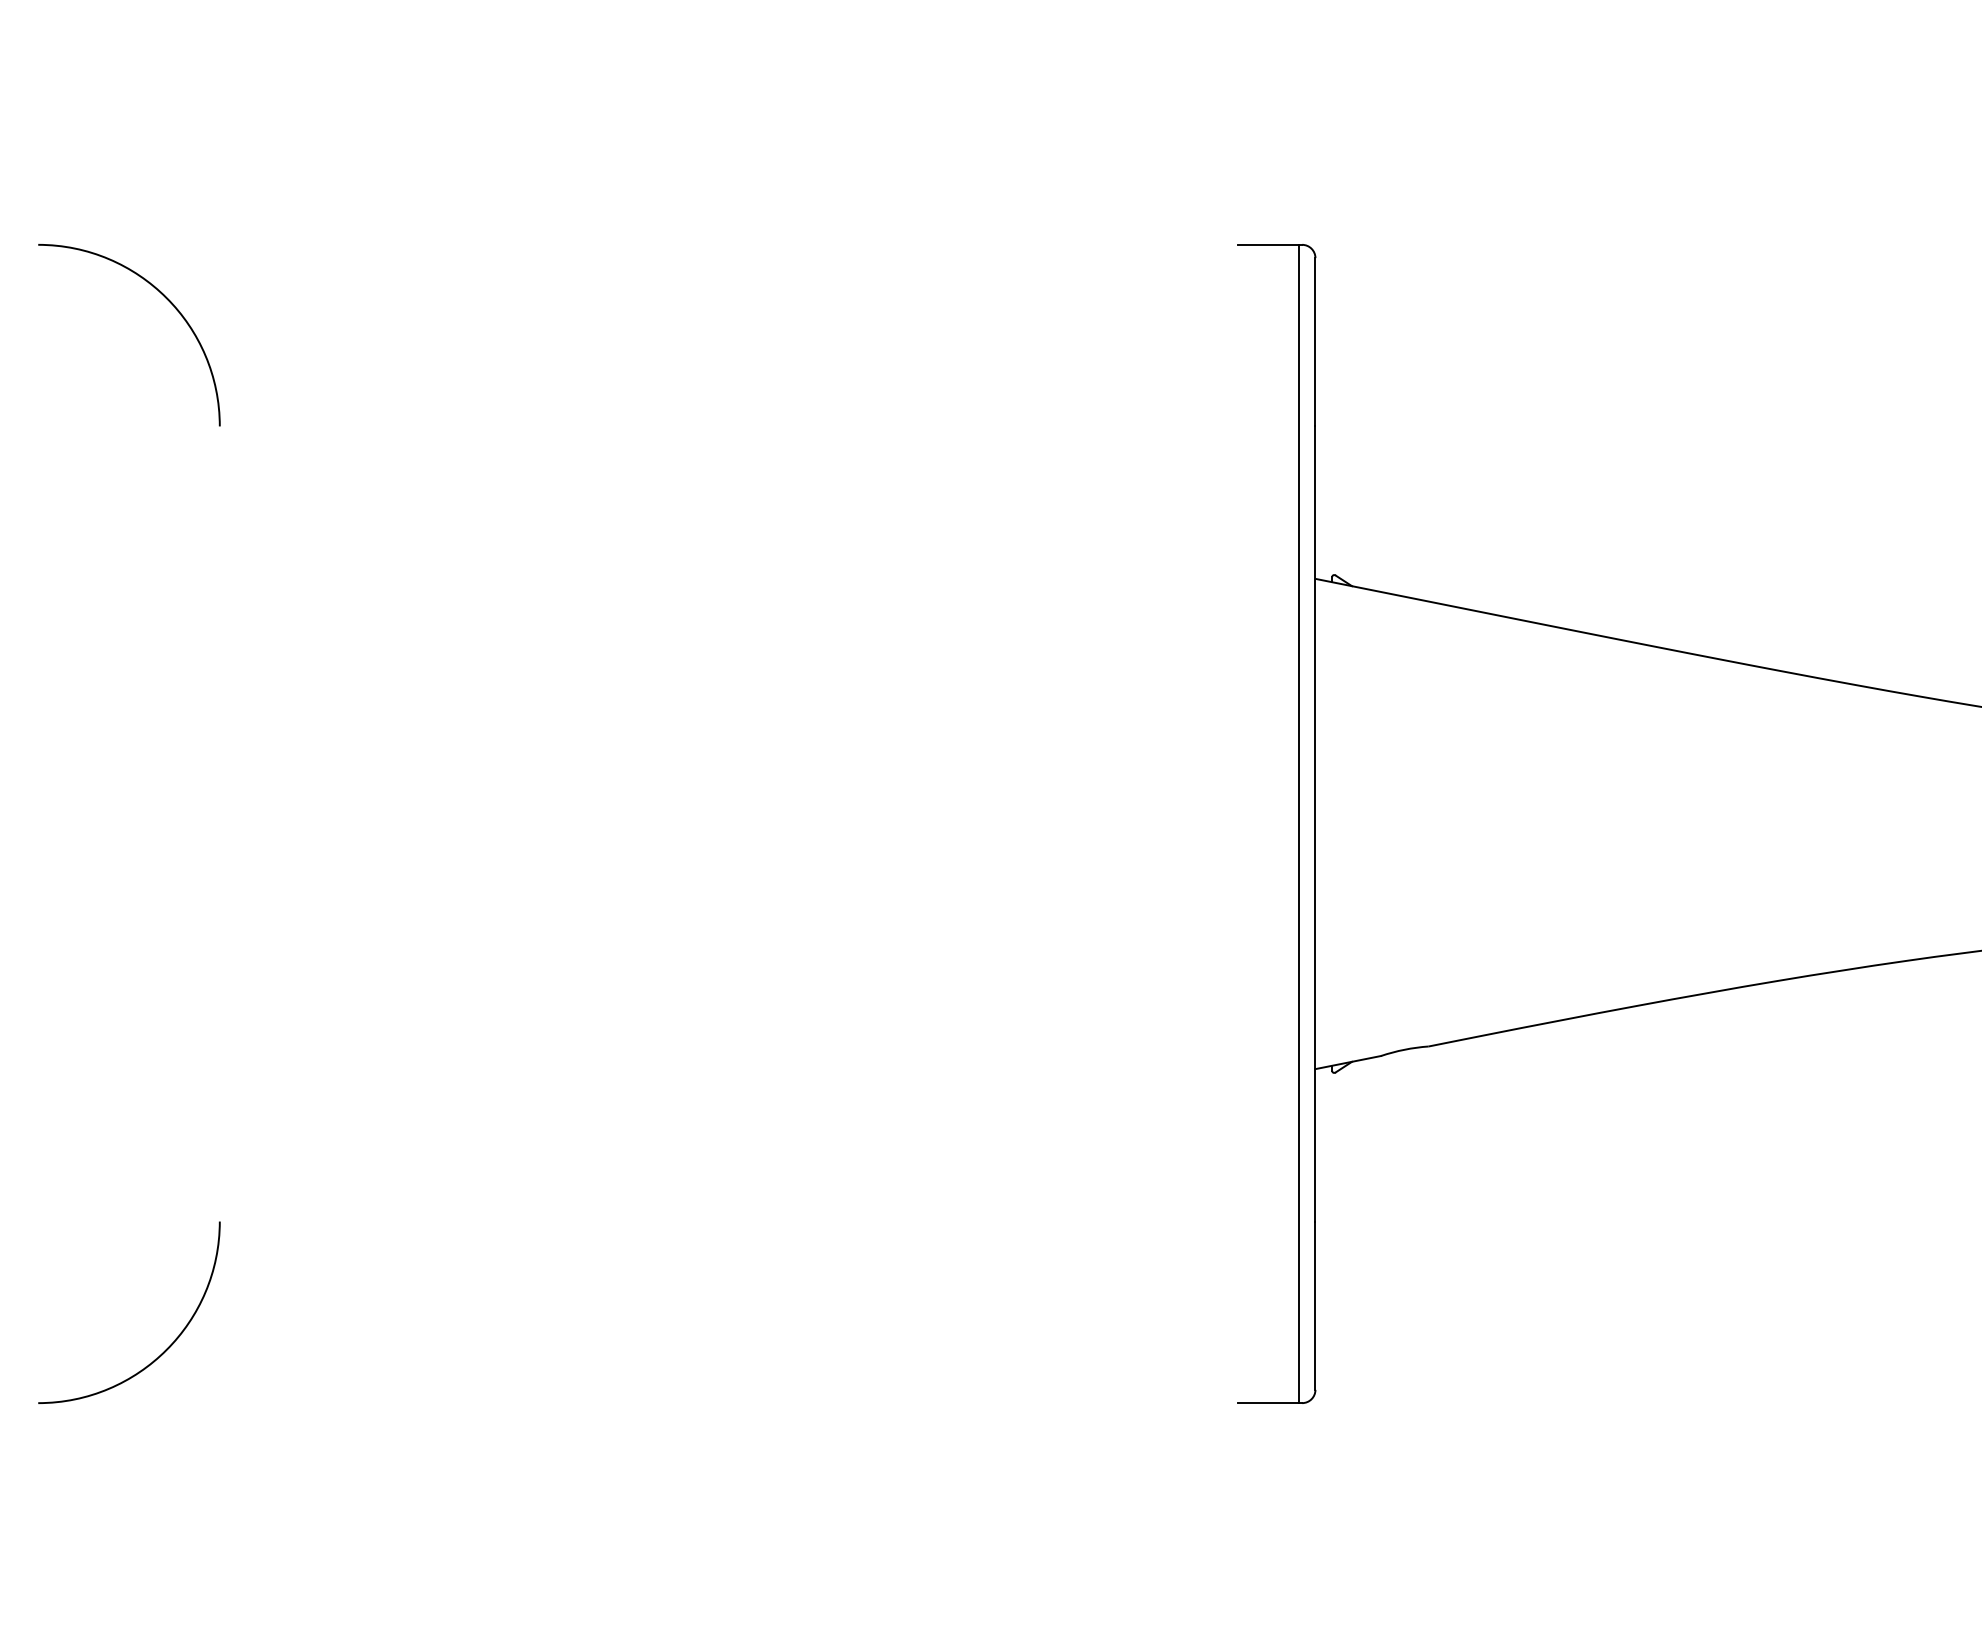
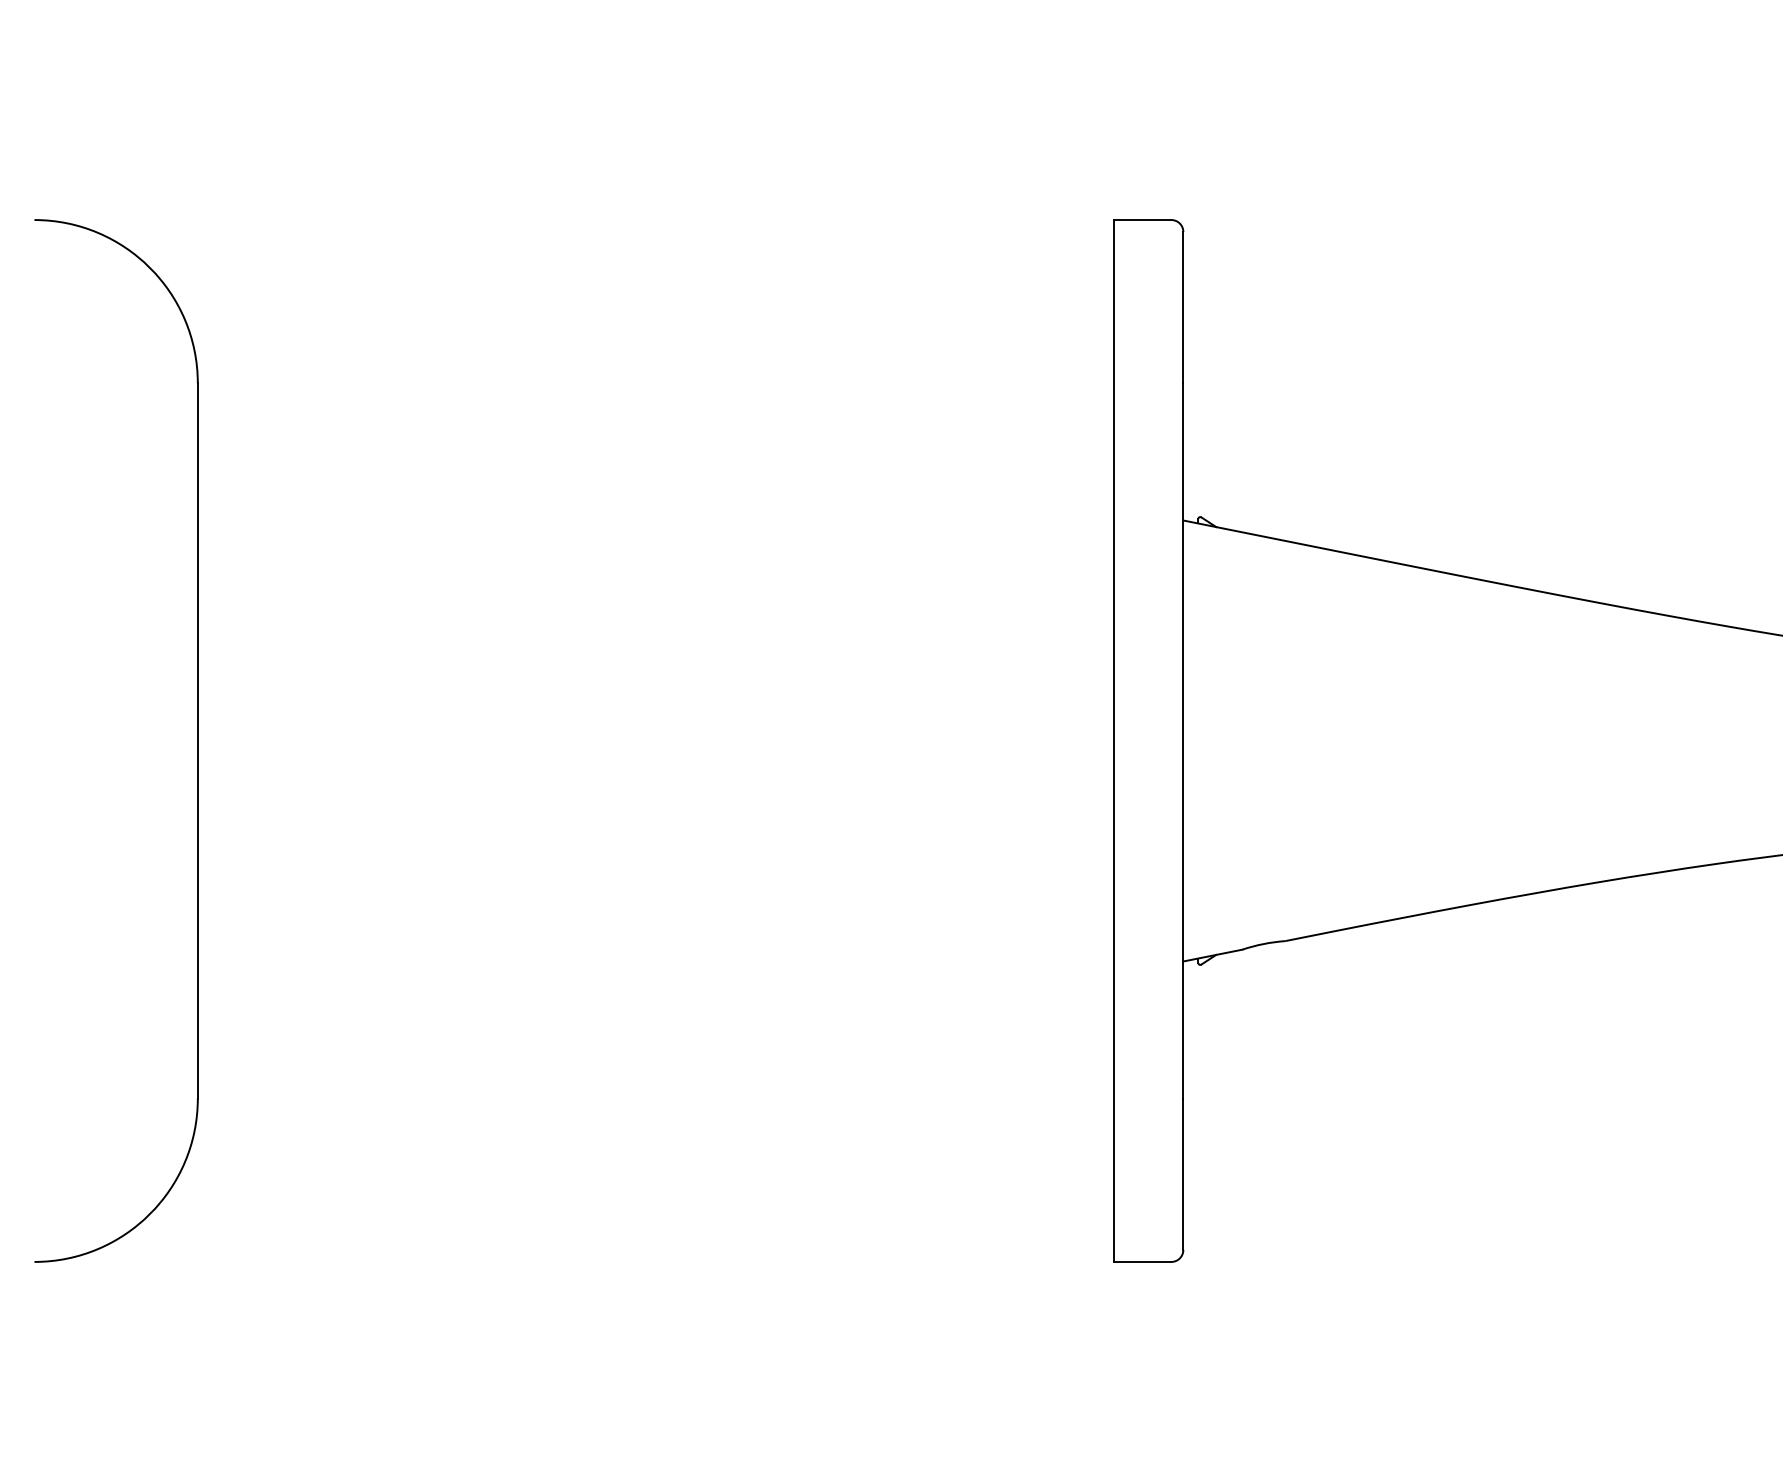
line: (219, 823) -> (197, 740), added
line: (1298, 823) -> (1113, 740), moved

